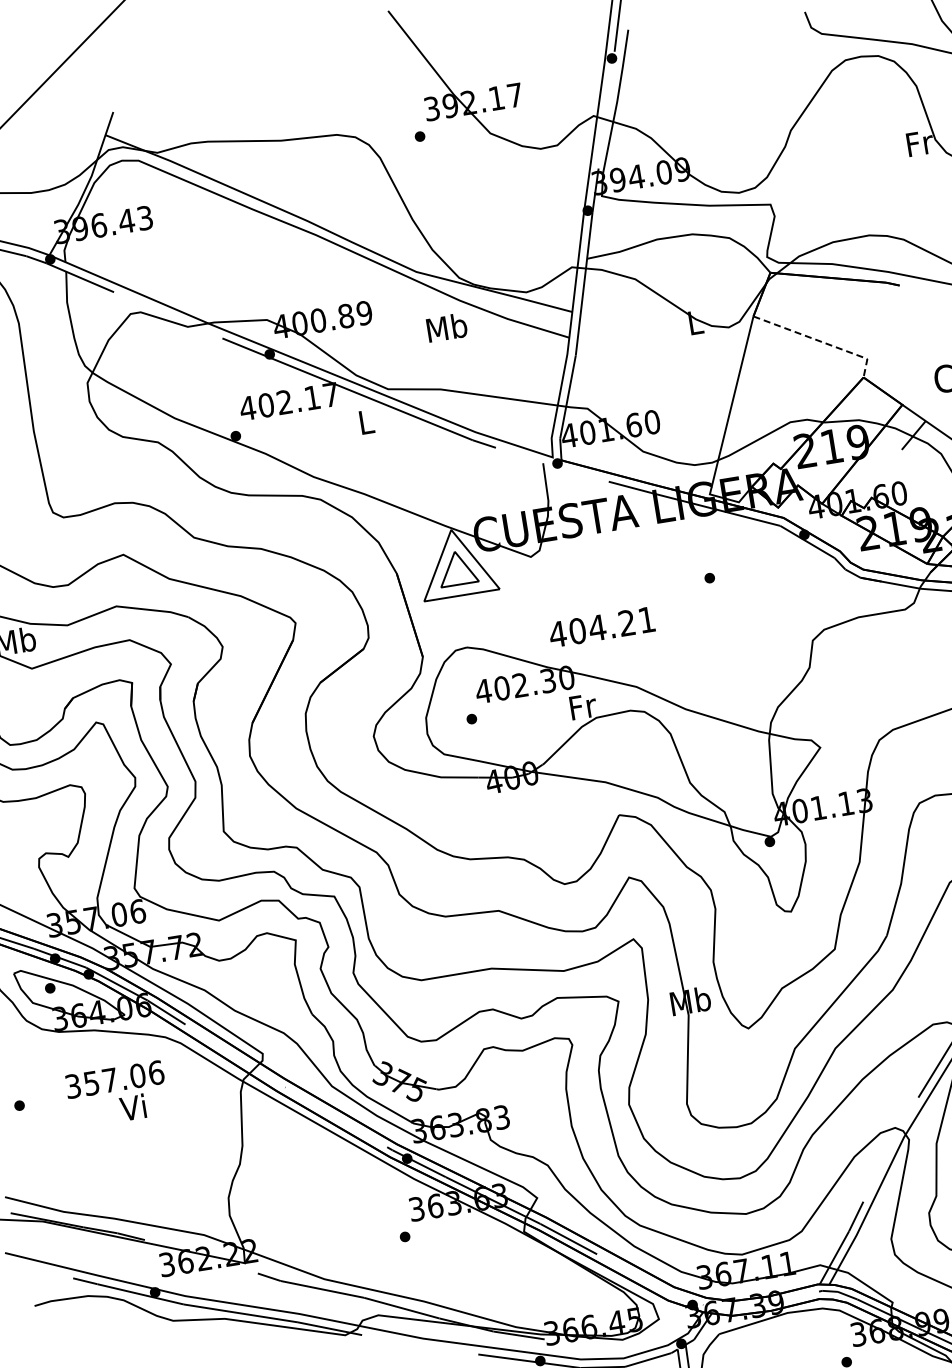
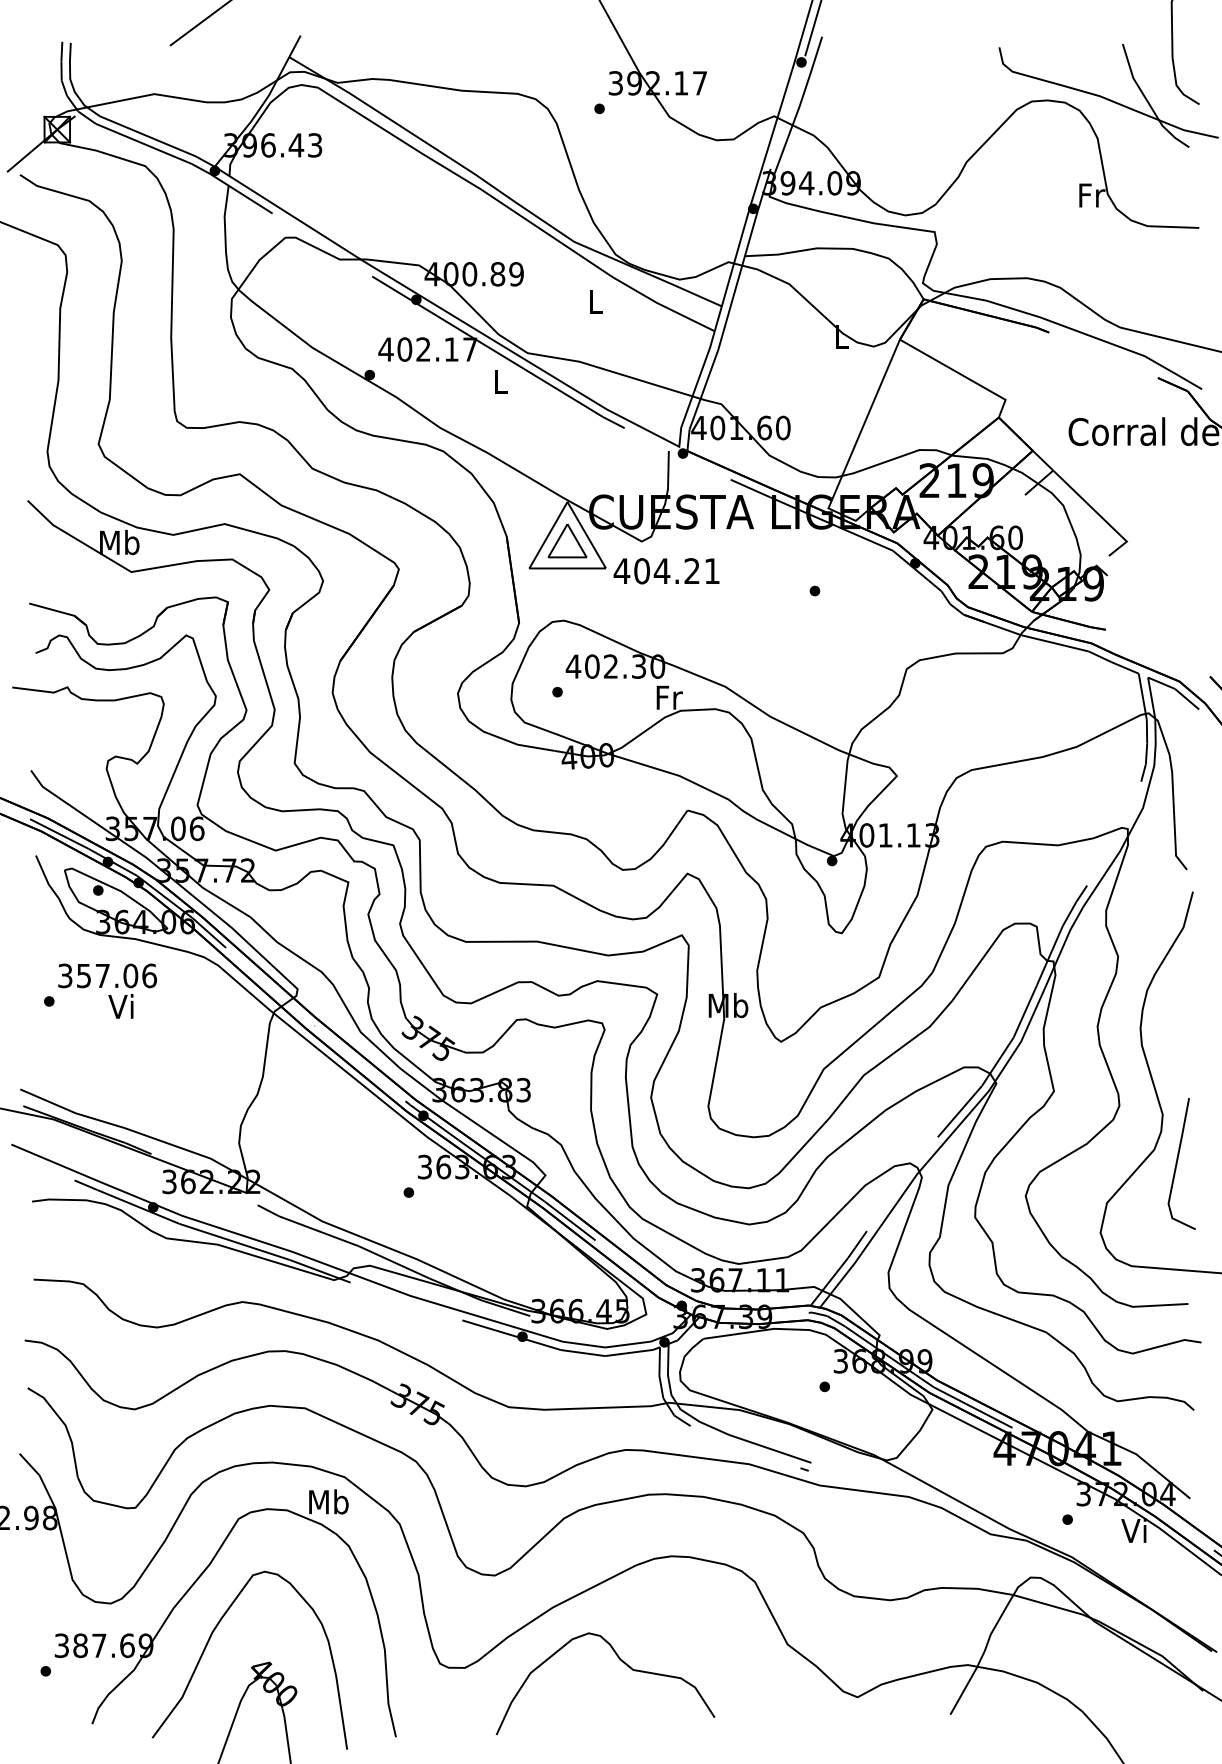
text: (446, 327) -> (595, 301), Mb -> L
line: (819, 340) -> (961, 374), dashed -> solid
text: (601, 627) -> (666, 571), moved
text: (117, 1093) -> (107, 990), moved

